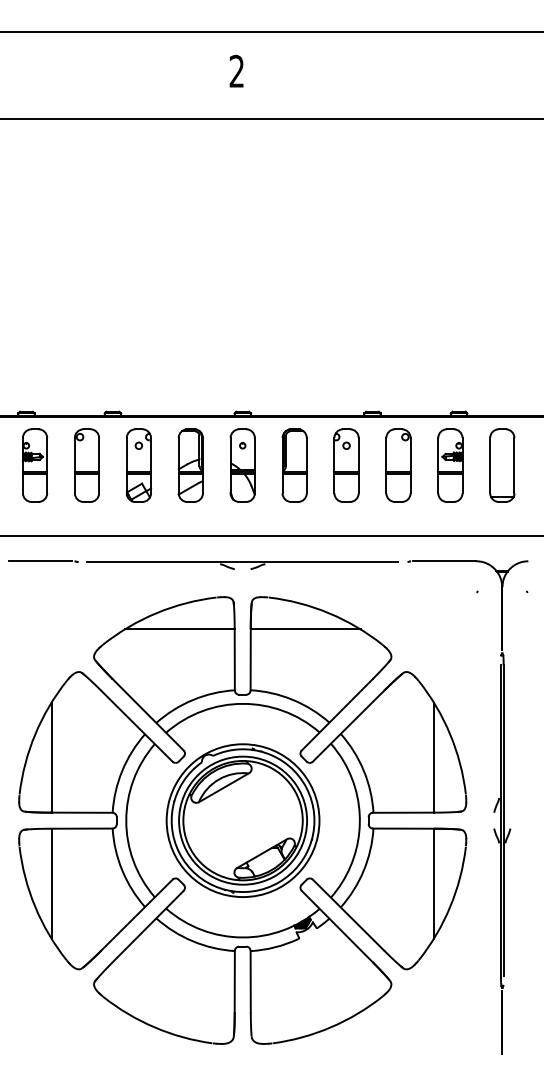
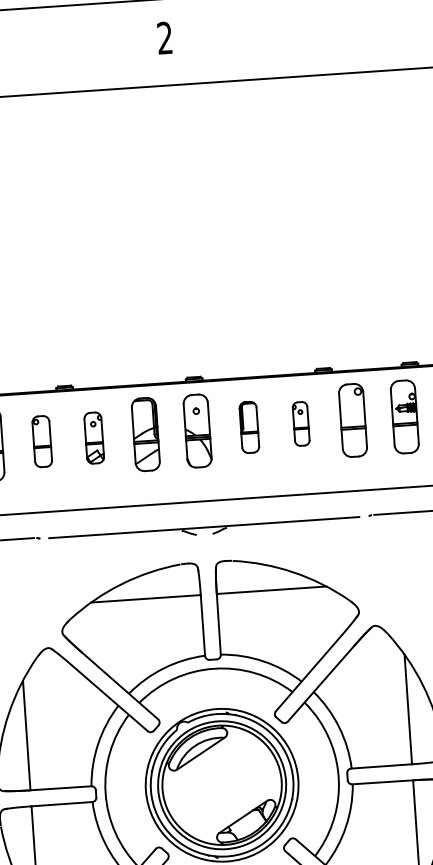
part: (86, 465) -> (41, 441), size x0.7
part: (139, 465) -> (94, 437), size x0.7
part: (294, 465) -> (249, 427), size x0.7
part: (346, 465) -> (301, 423), size x0.6

